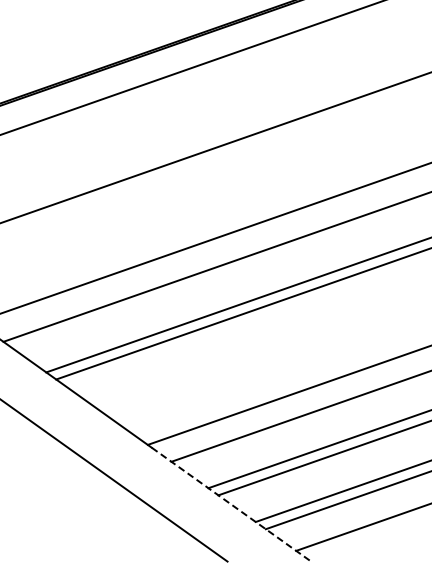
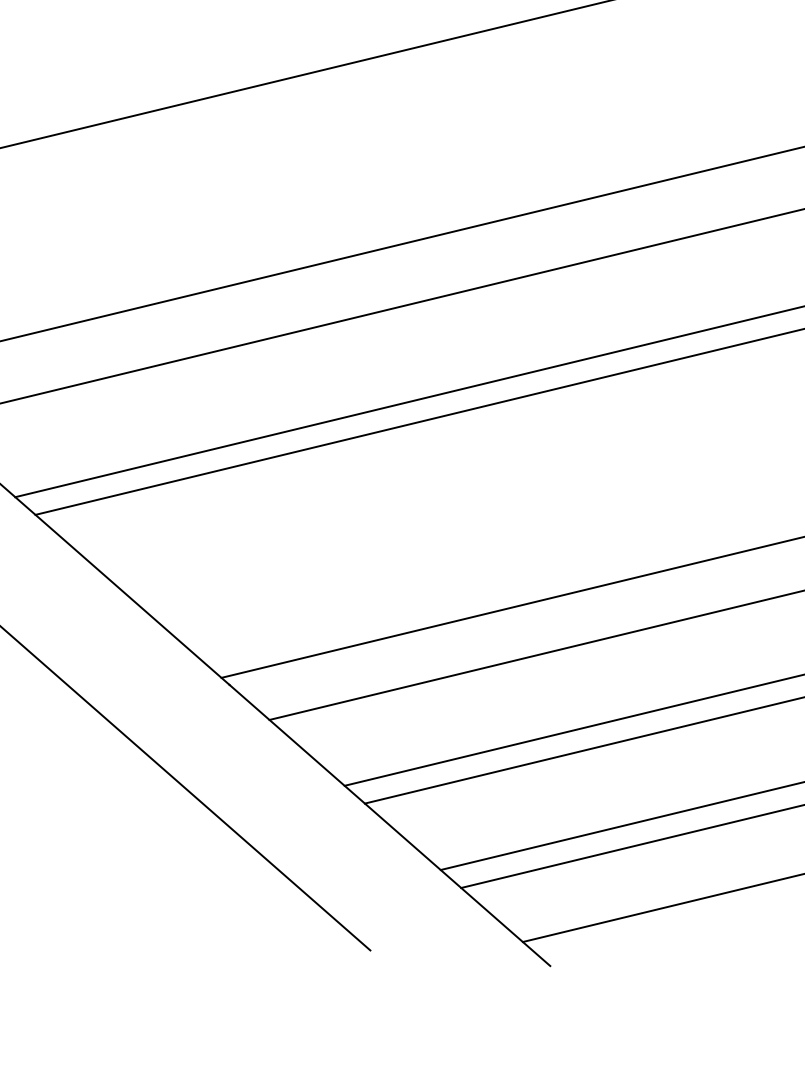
line: (230, 503) -> (389, 824), dashed -> solid

